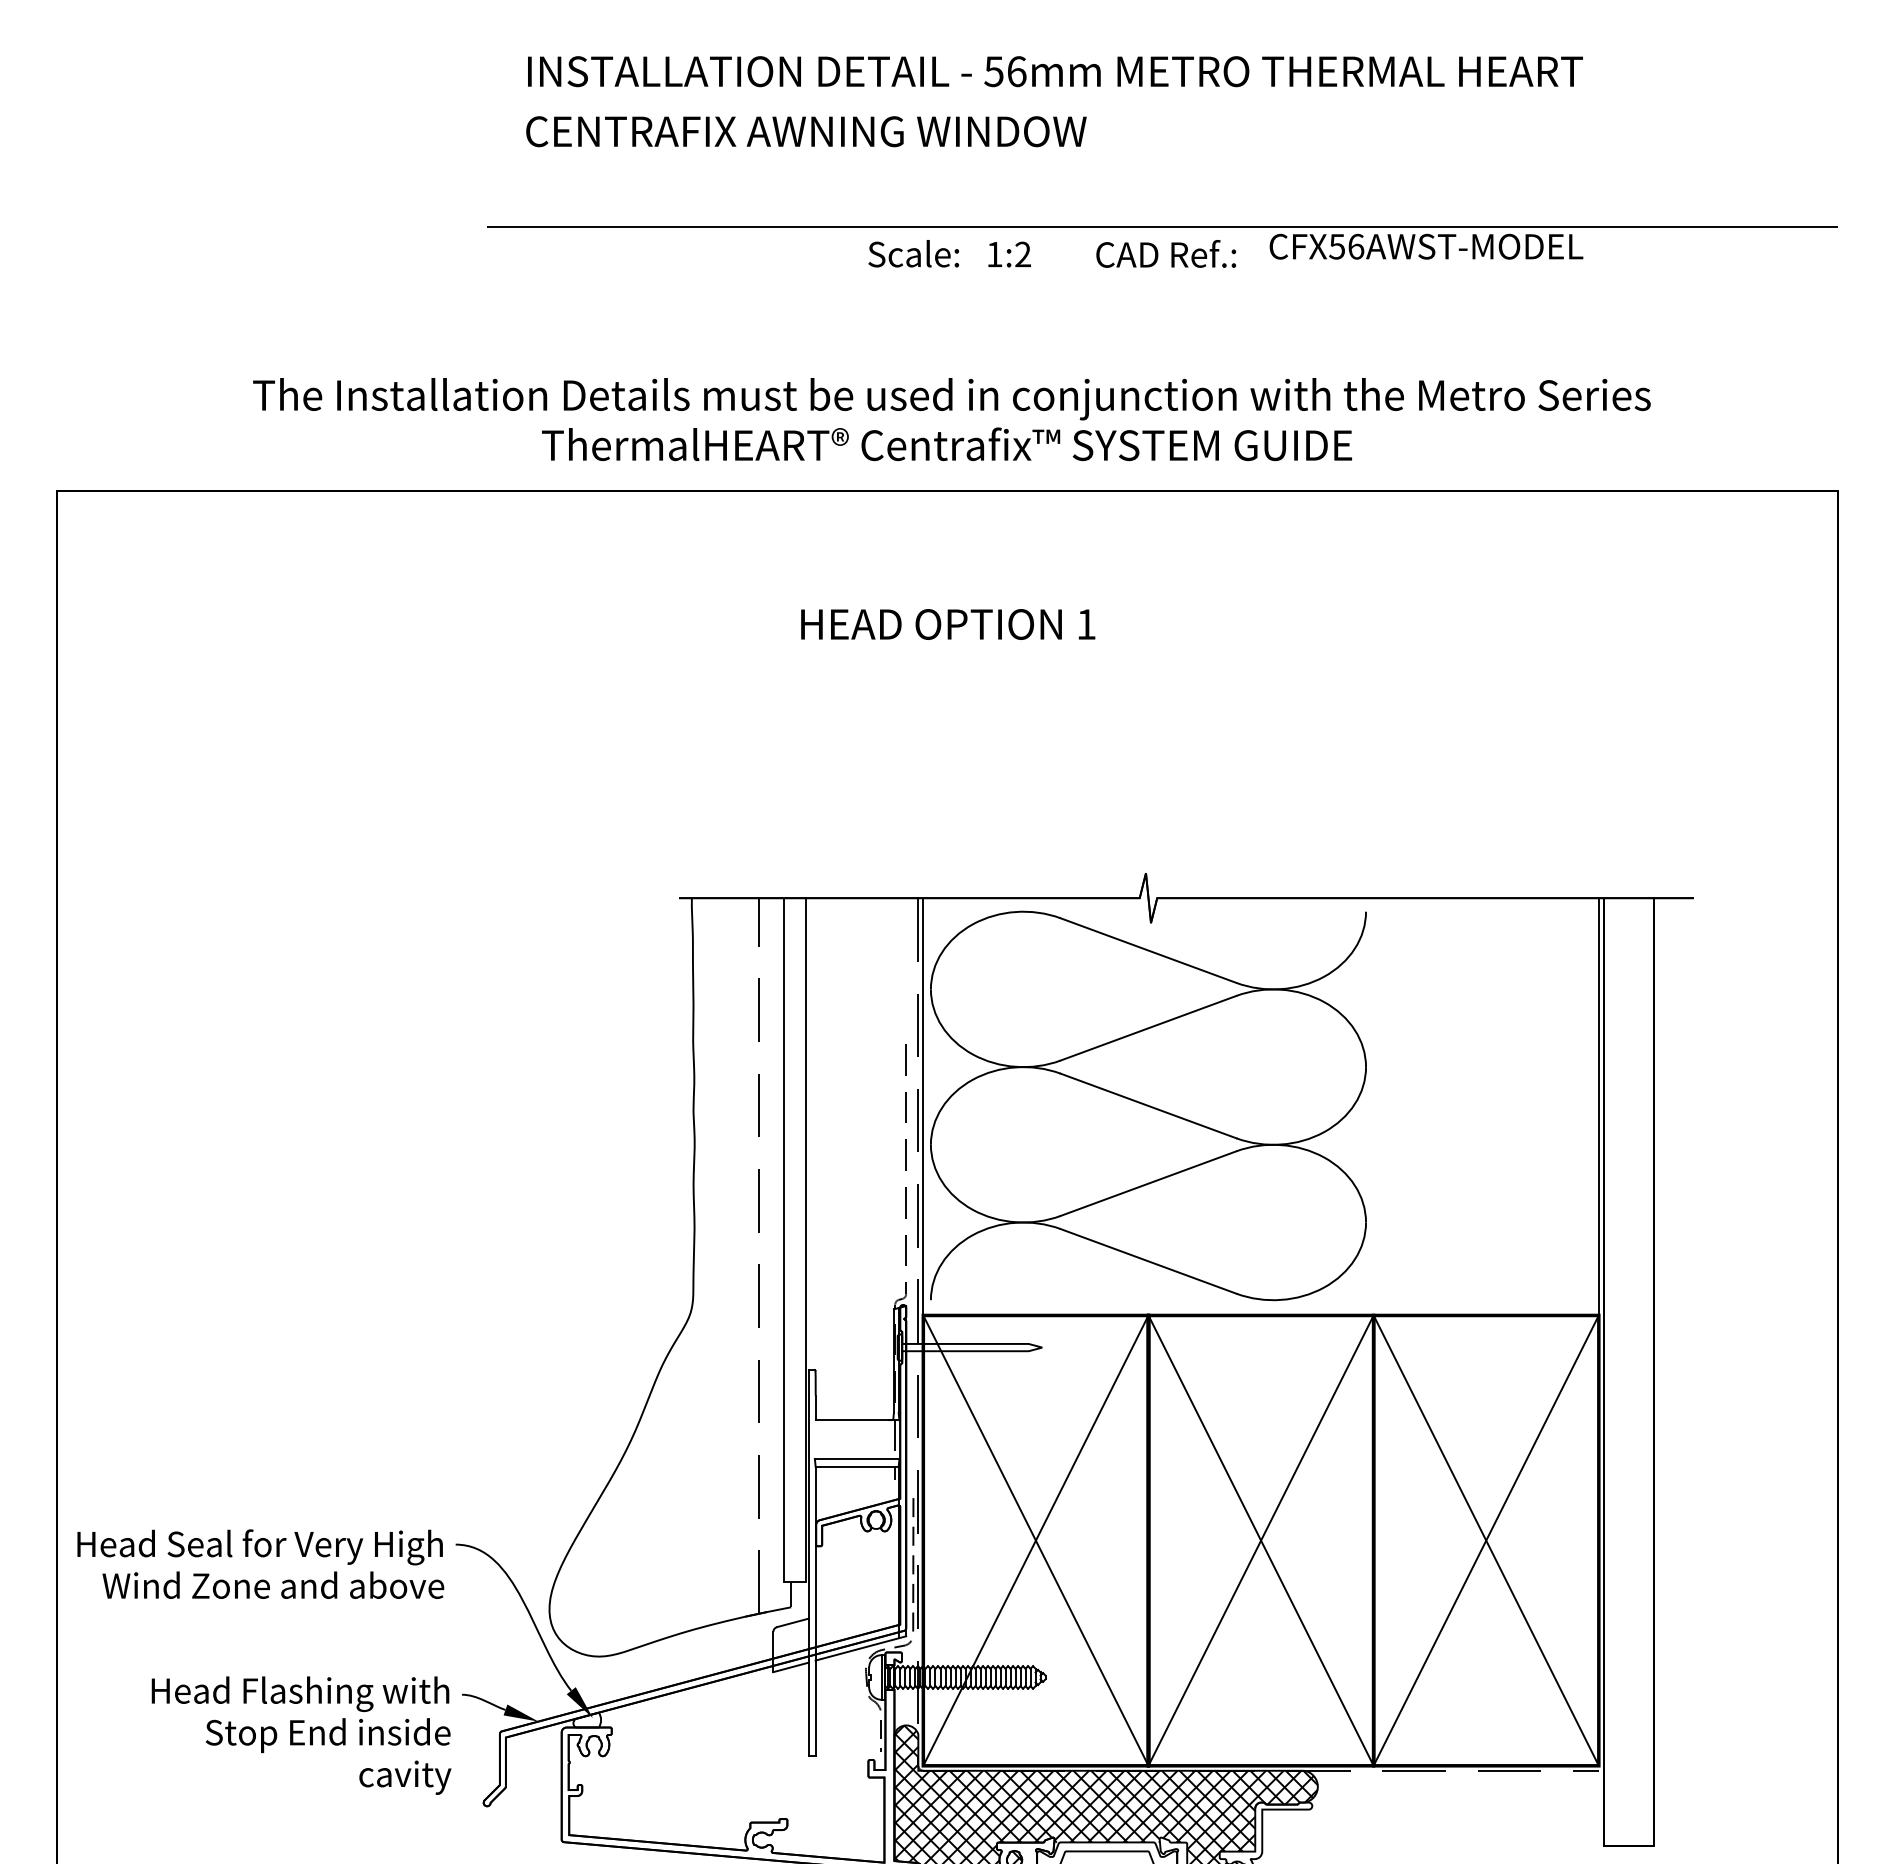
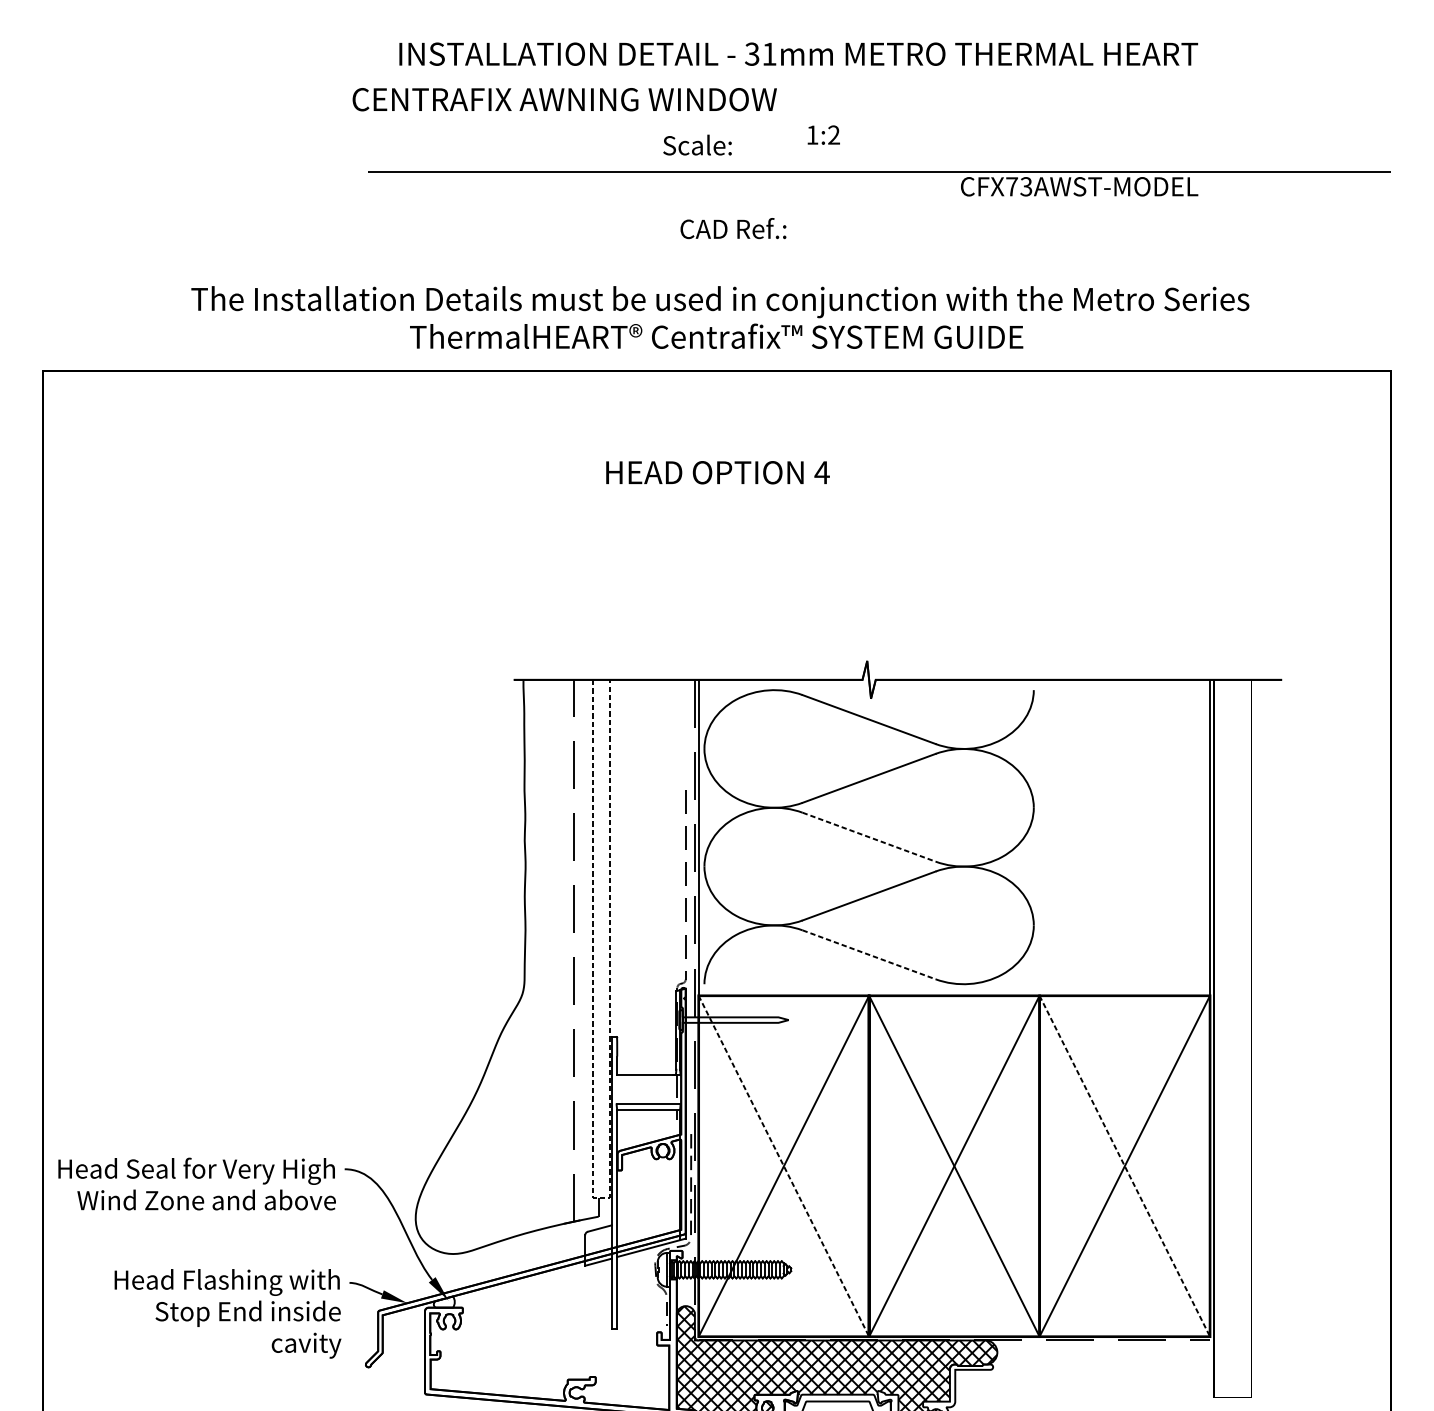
text: (1005, 71) -> (760, 54), 56mm -> 31mm
text: (806, 131) -> (564, 99), moved
text: (1346, 246) -> (1019, 186), CFX56AWST-MODEL -> CFX73AWST-MODEL
text: (913, 253) -> (697, 144), moved
text: (1166, 253) -> (733, 228), moved
text: (1009, 254) -> (823, 135), moved
text: (1086, 624) -> (822, 472), 1 -> 4
line: (1148, 1105) -> (869, 836), solid -> dashed
line: (1148, 1261) -> (869, 954), solid -> dashed
line: (1035, 1540) -> (783, 1166), solid -> dashed
line: (1486, 1540) -> (1125, 1166), solid -> dashed
line: (795, 1582) -> (601, 1197), solid -> dashed

